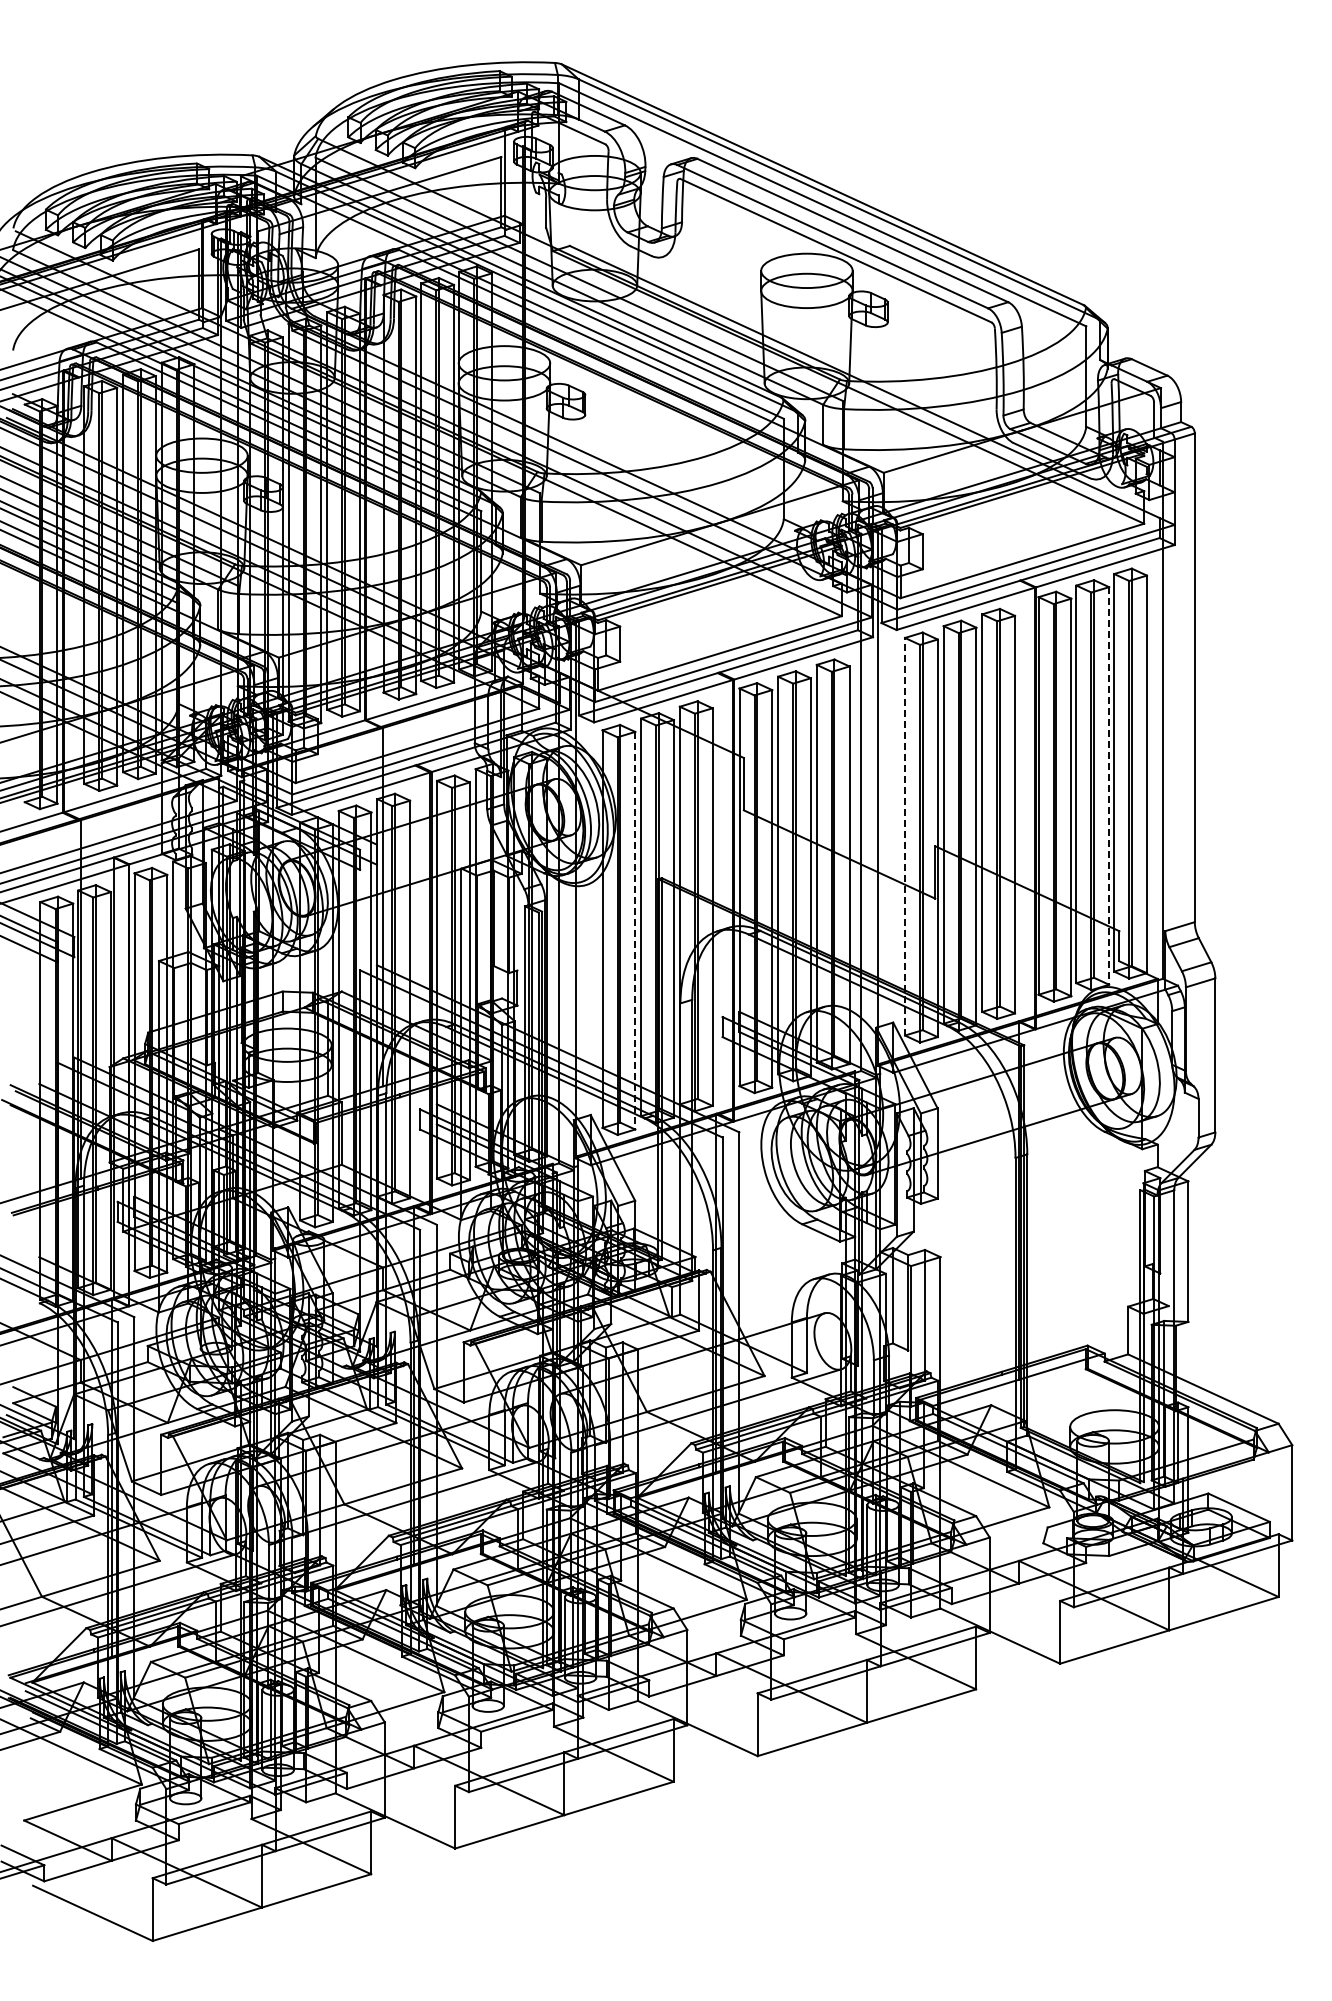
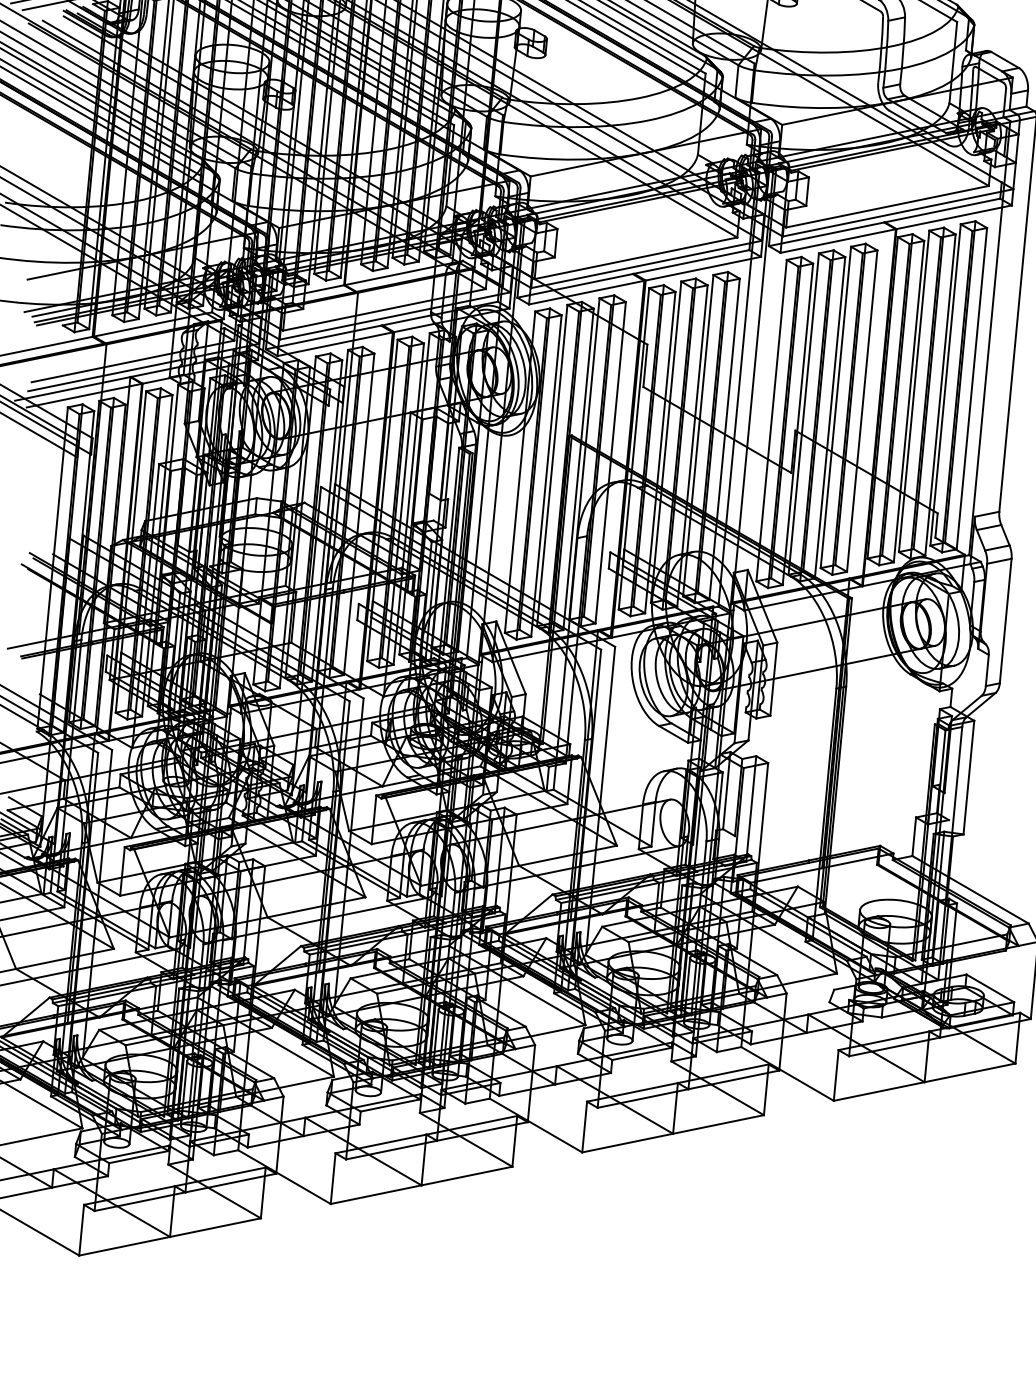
line: (1109, 785) -> (940, 394), dashed -> solid
line: (905, 836) -> (772, 420), dashed -> solid
line: (635, 930) -> (546, 475), dashed -> solid

